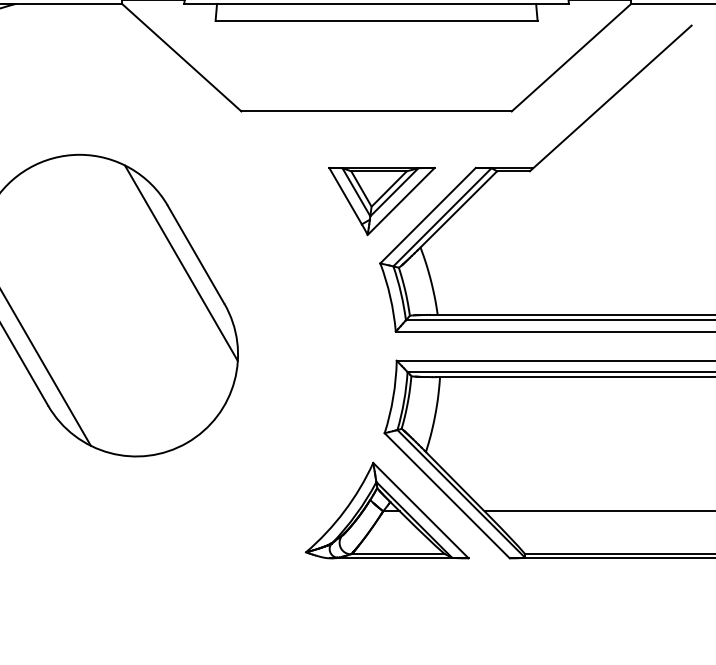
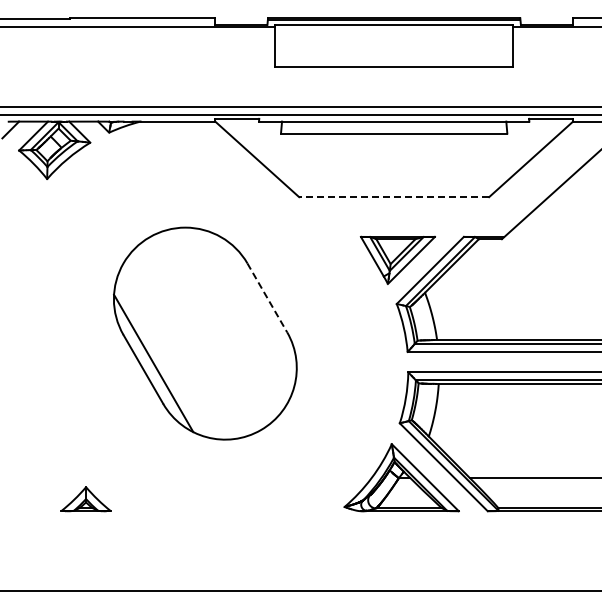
line: (377, 111) -> (394, 197), solid -> dashed
line: (196, 254) -> (267, 297), solid -> dashed
line: (180, 262) -> (256, 303), removed

